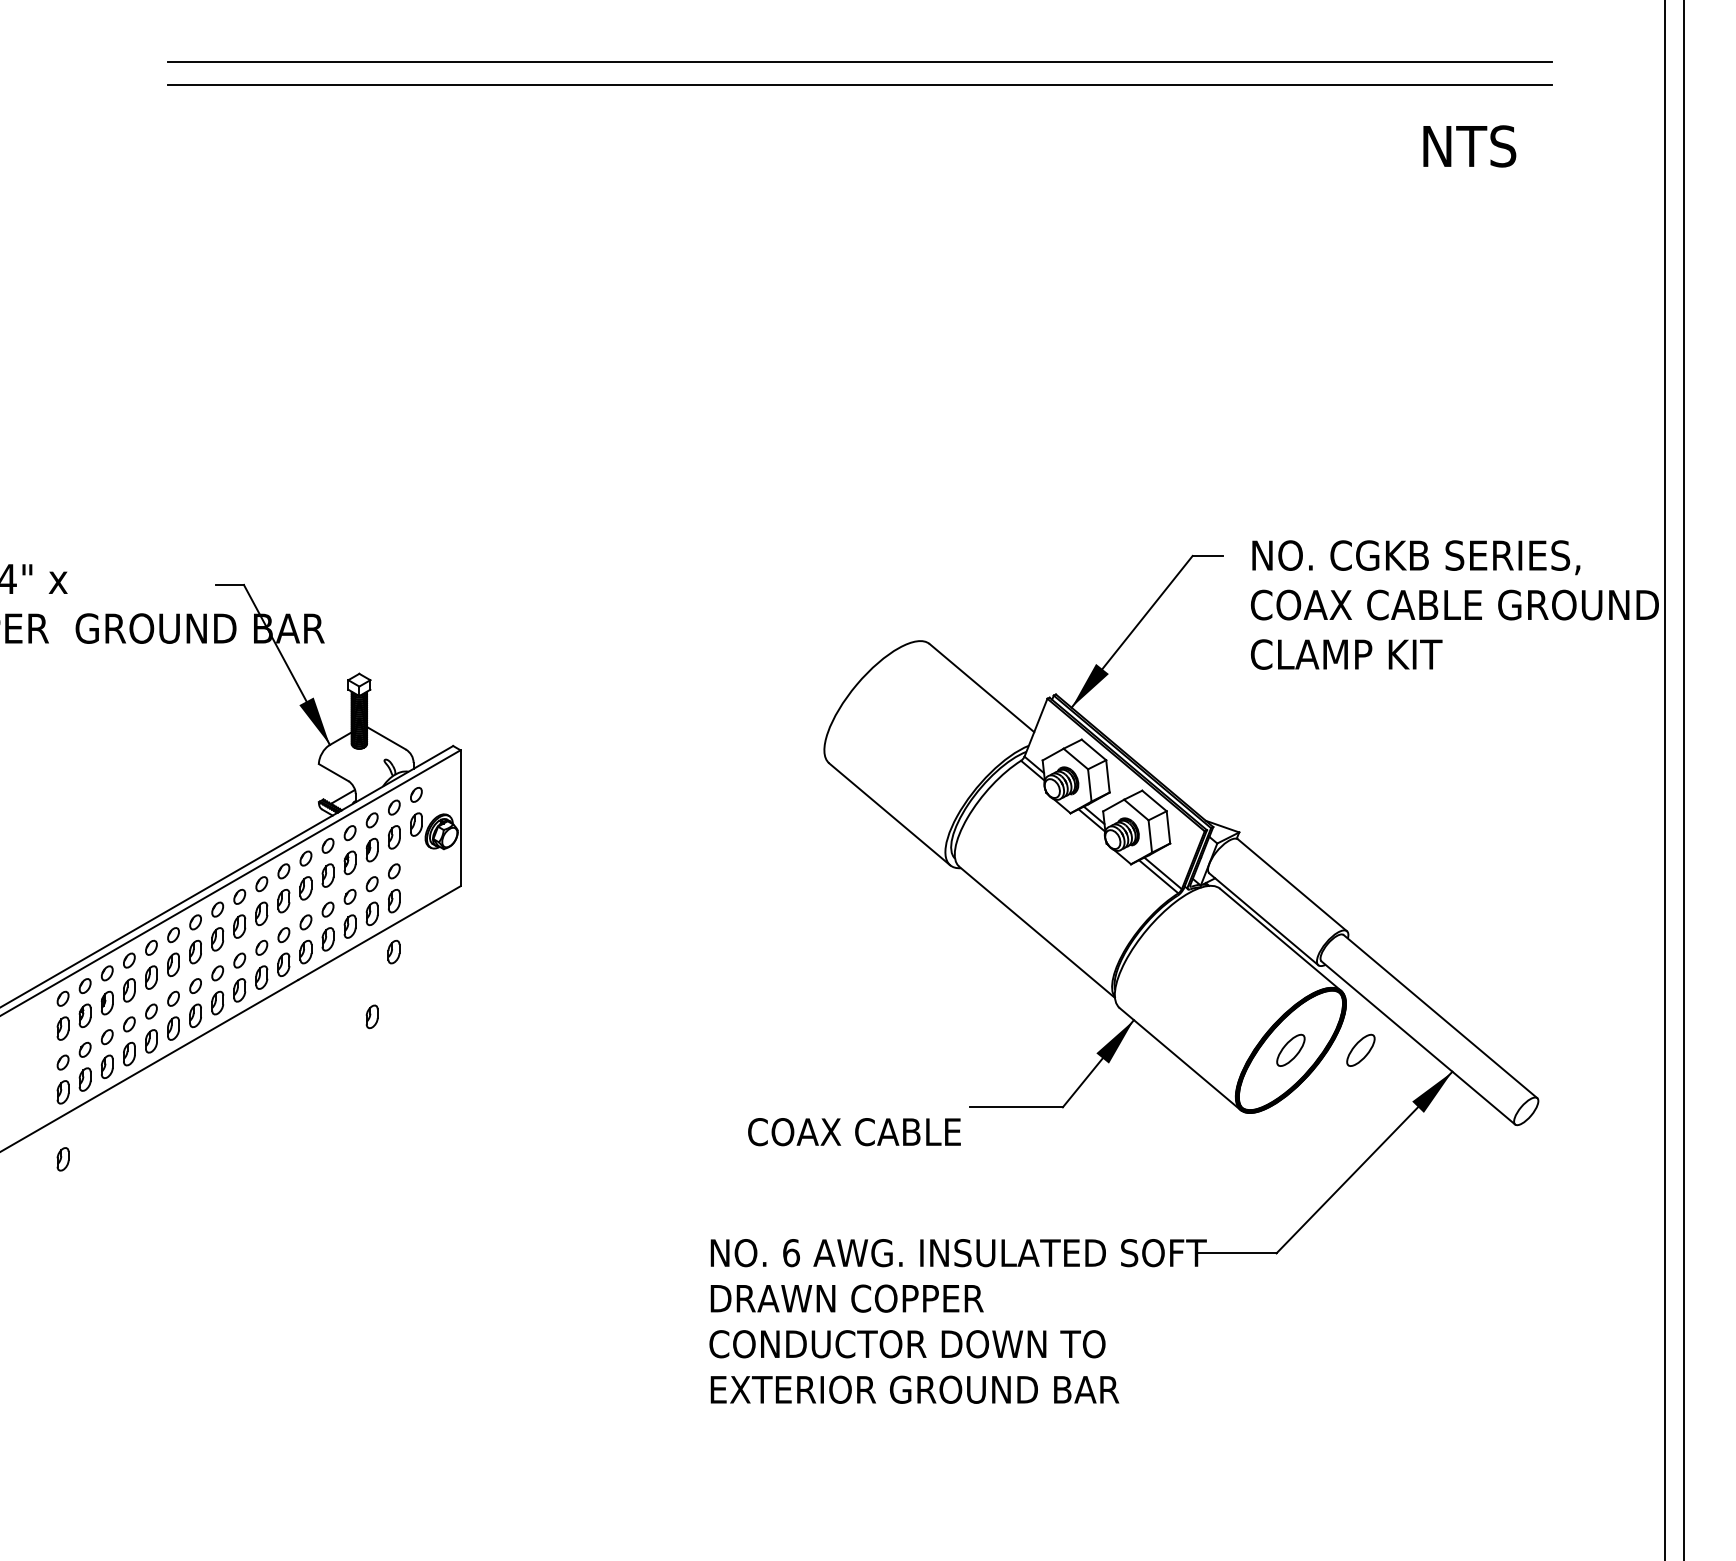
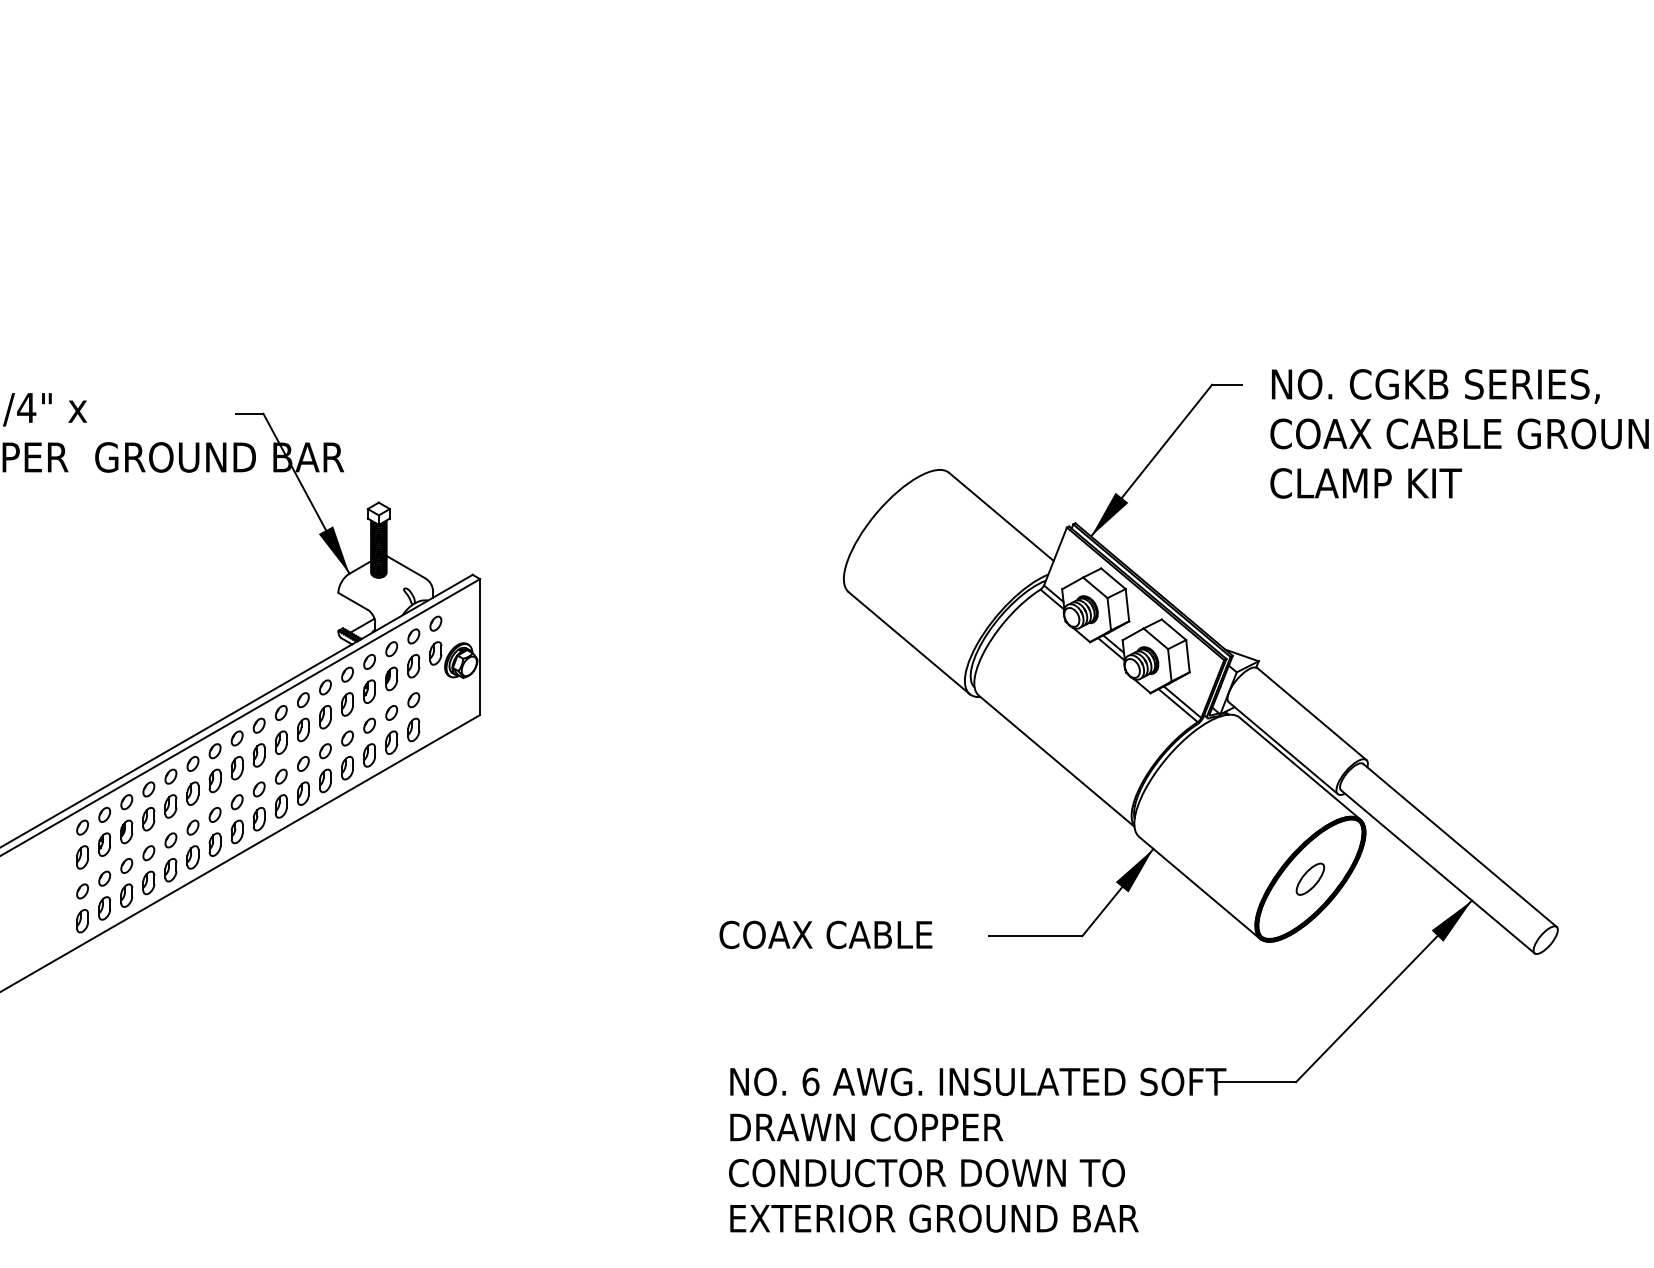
part: (393, 951) -> (412, 780), removed
part: (371, 1016) -> (390, 845), removed
part: (1360, 1049) -> (1379, 878), removed
text: (854, 1132) -> (825, 935), moved
part: (62, 1159) -> (81, 988), removed

